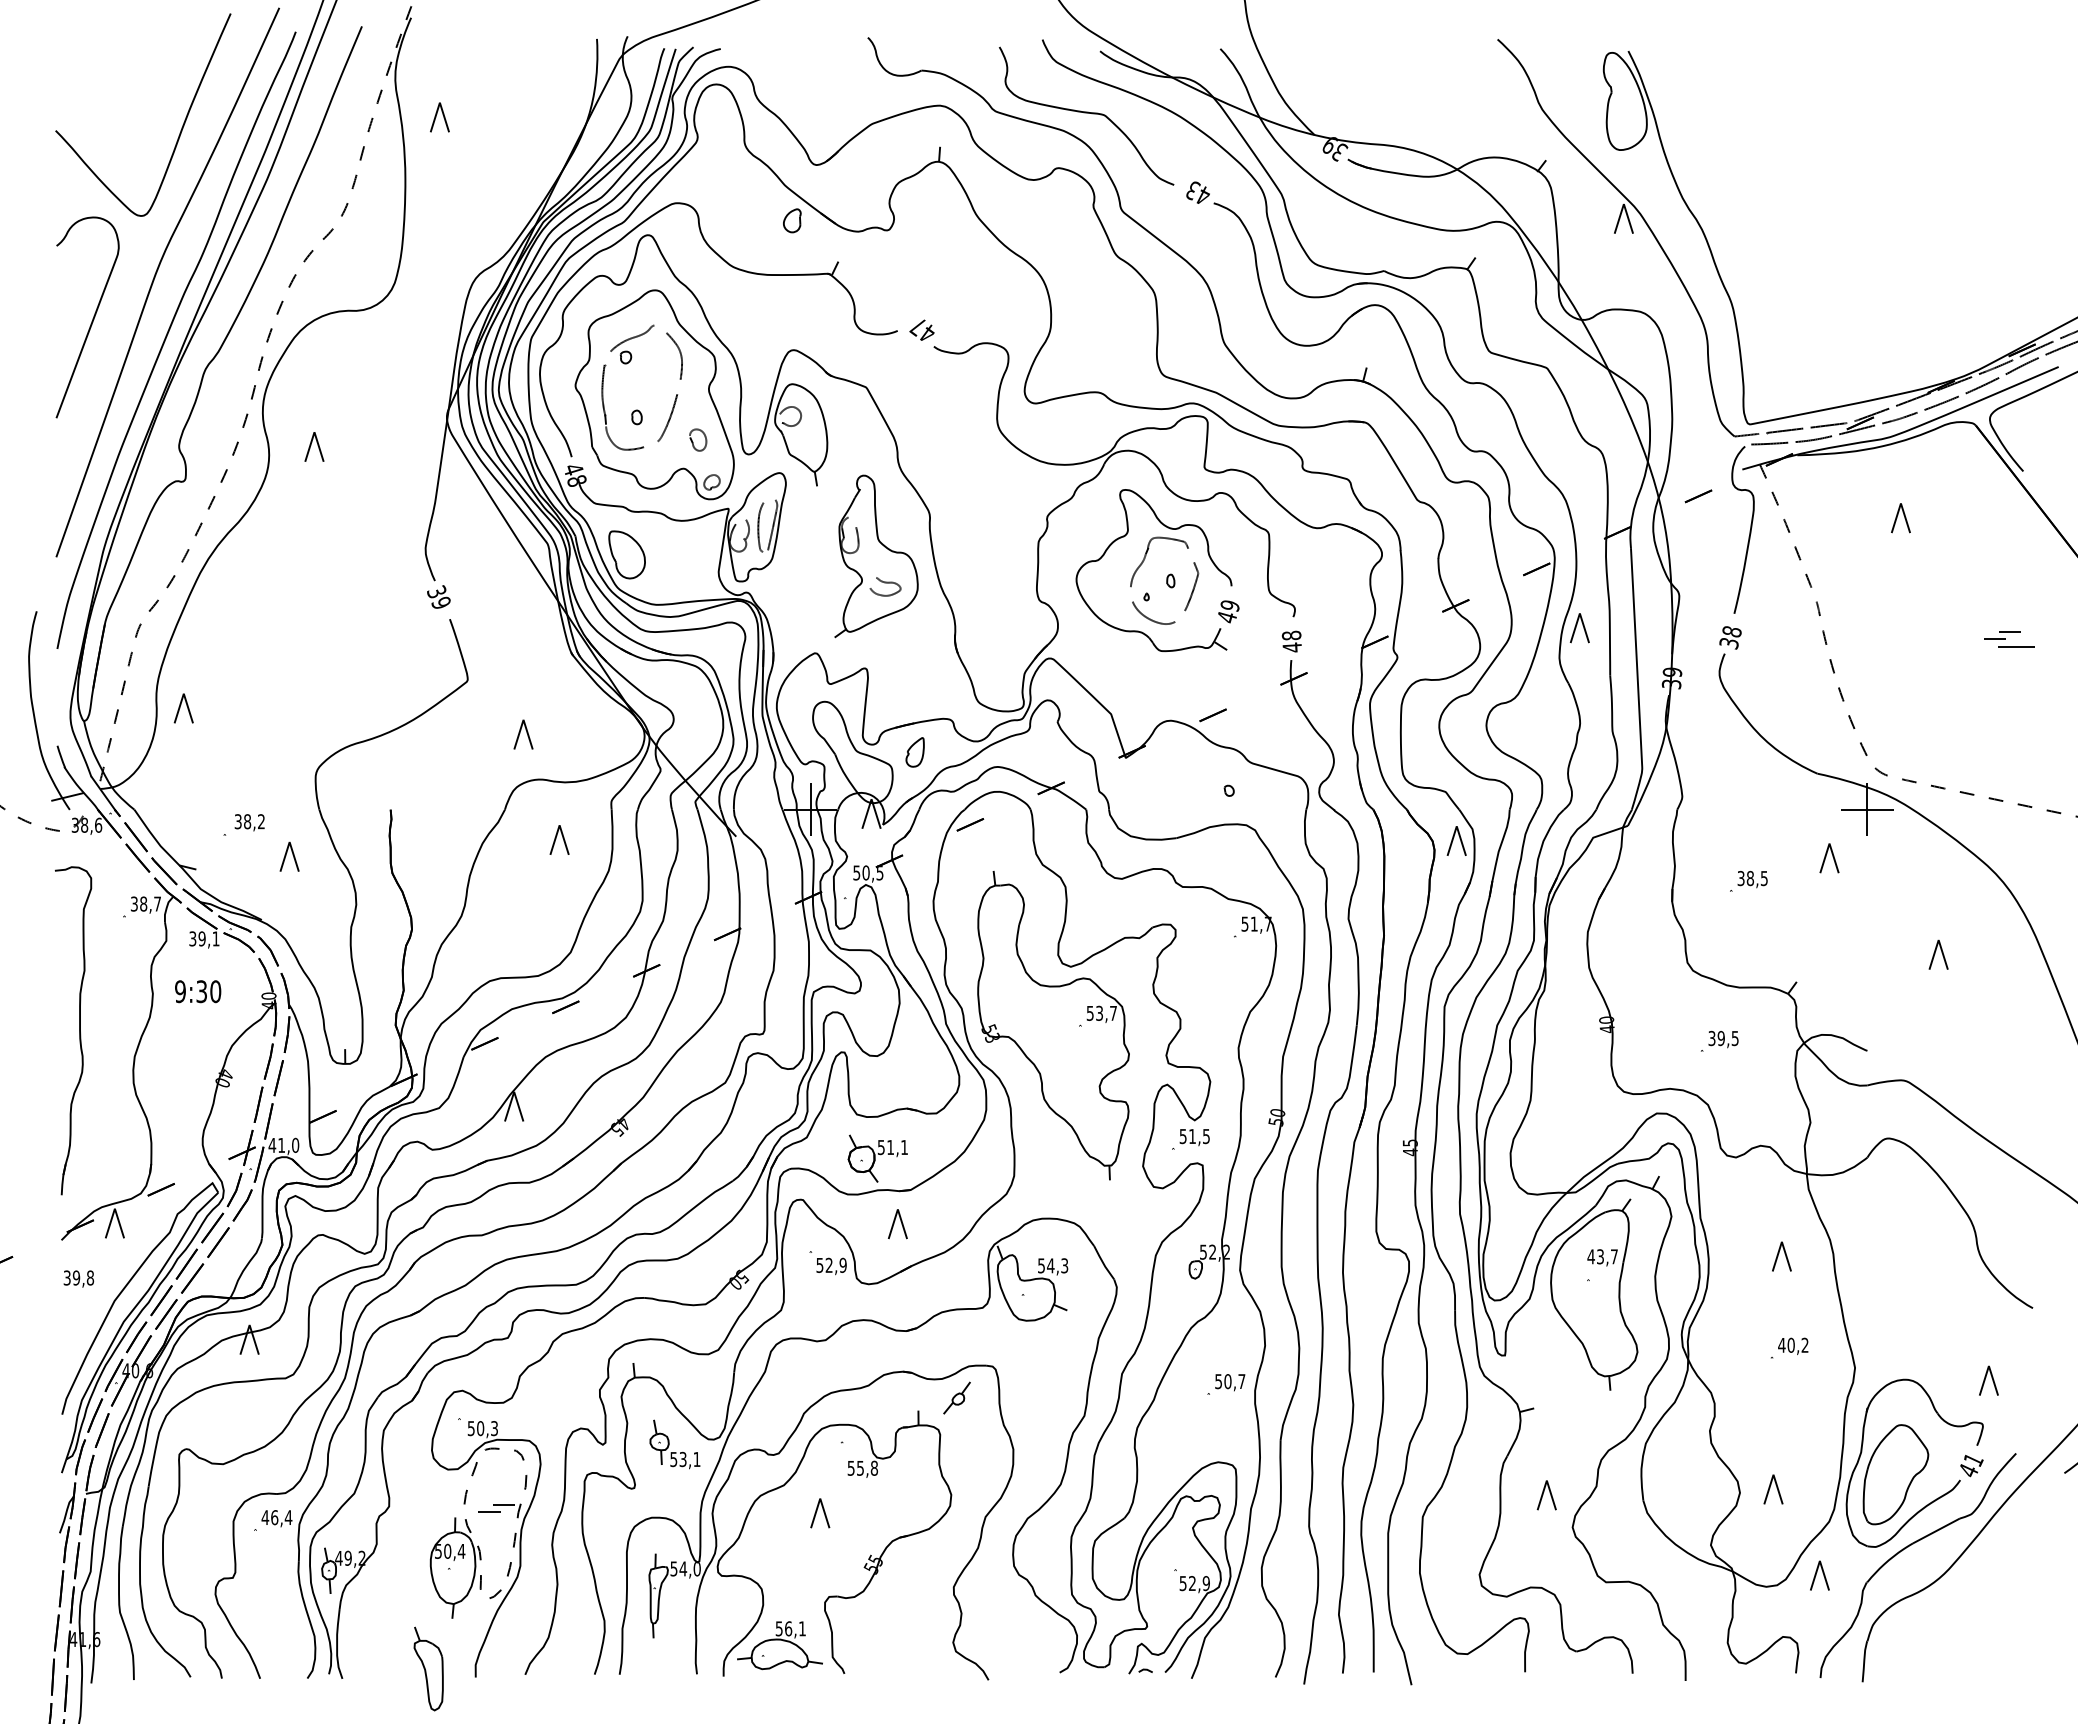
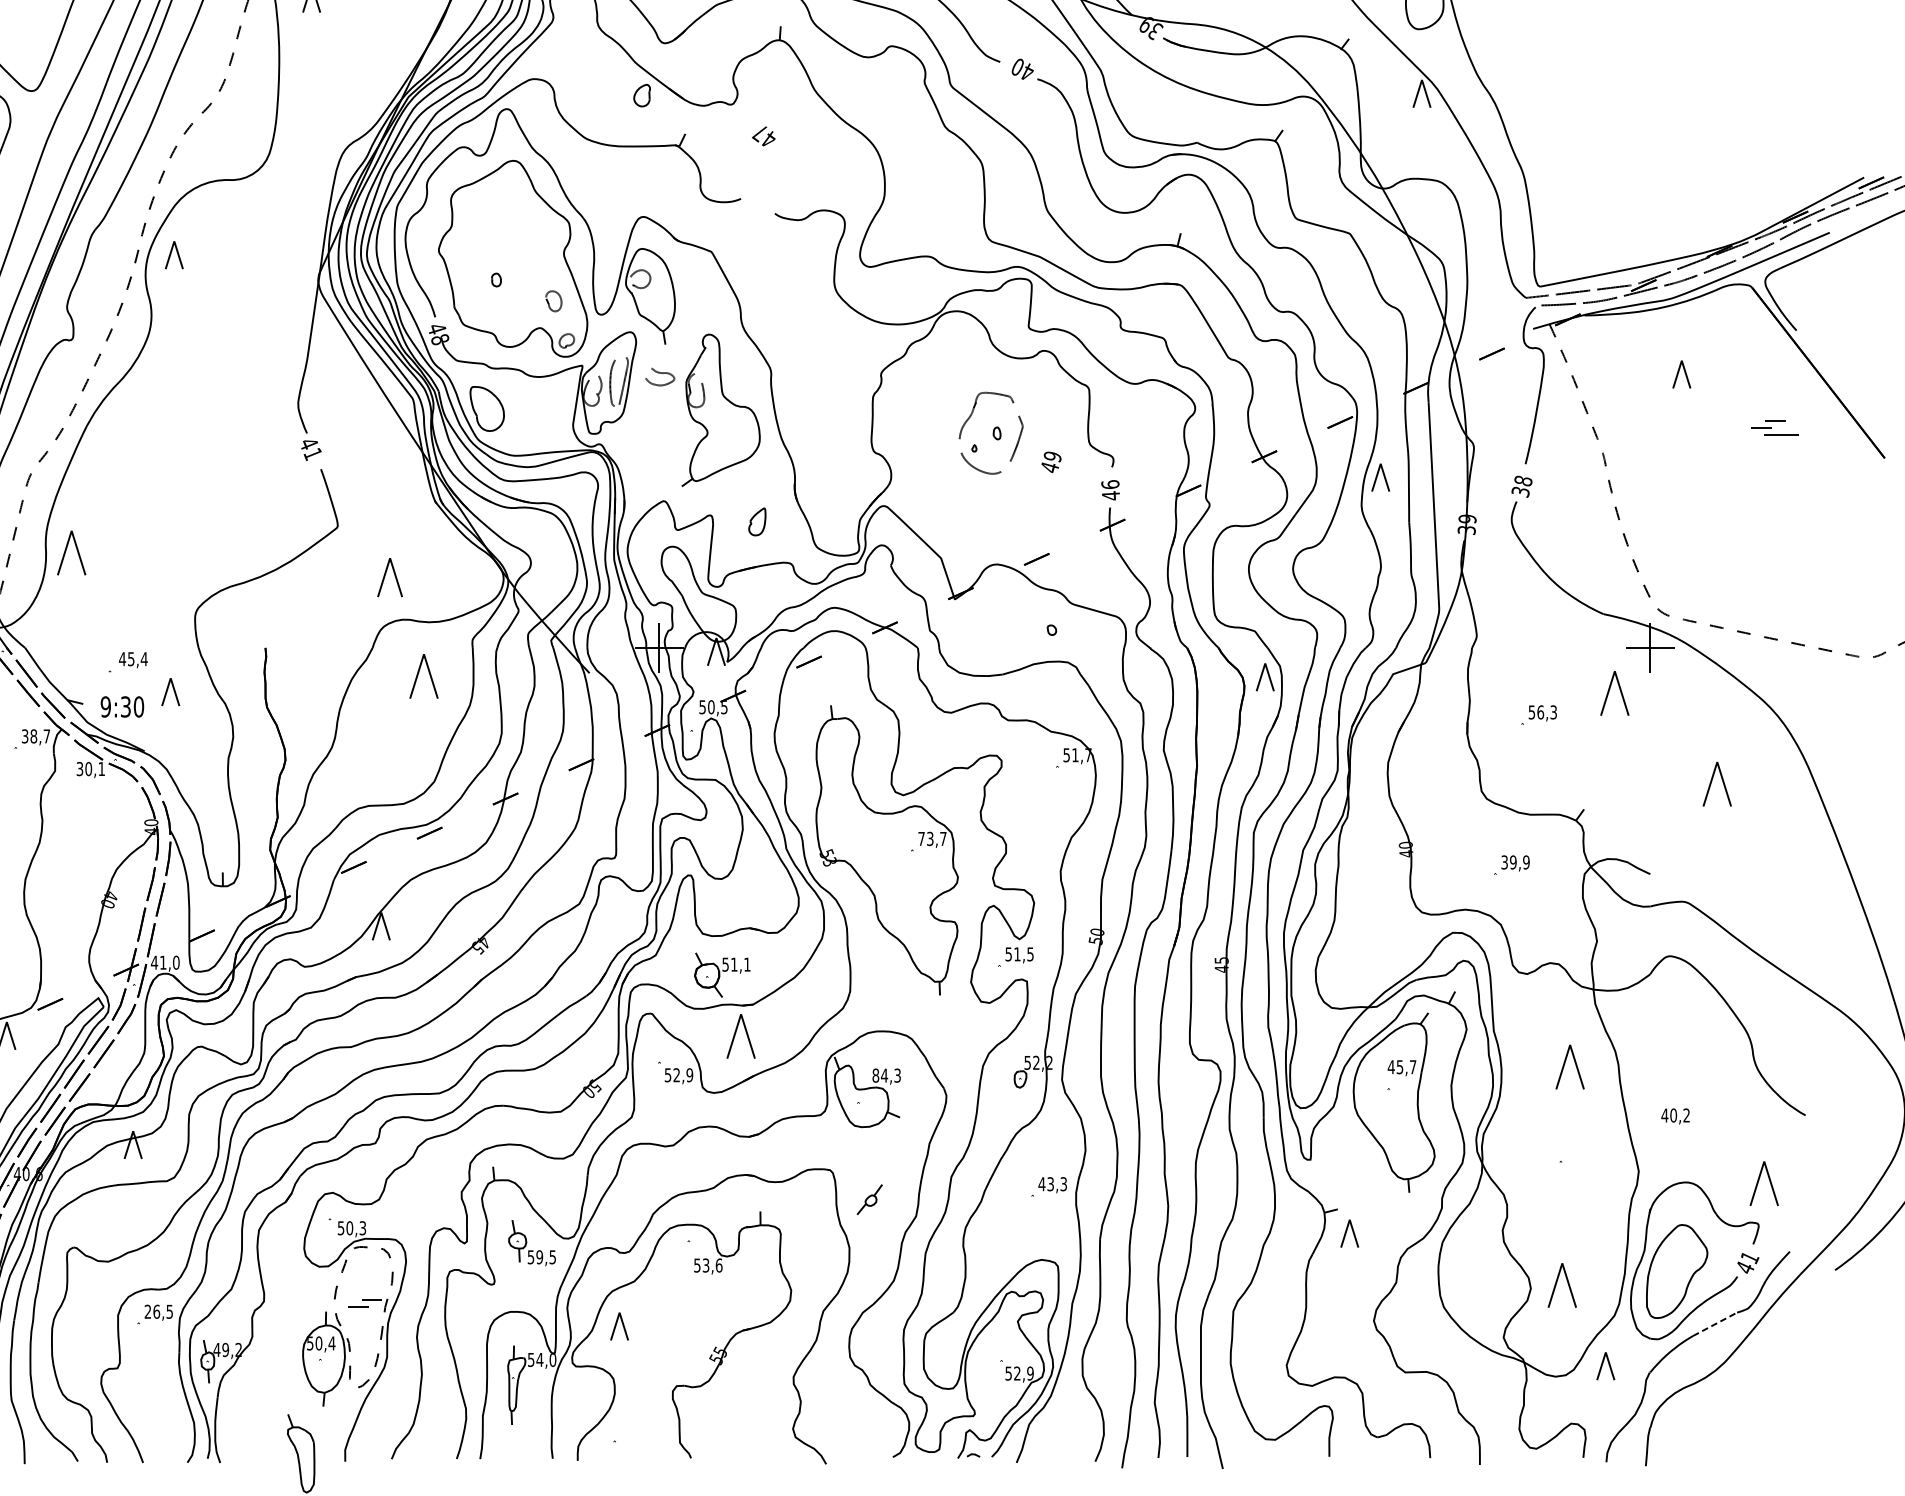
text: (1193, 190) -> (1018, 67), 43 -> 40
text: (921, 329) -> (763, 135), moved
part: (627, 364) -> (487, 230), removed
part: (314, 446) -> (174, 254), moved
part: (1124, 537) -> (953, 392), removed
part: (885, 586) -> (660, 376), moved
text: (438, 597) -> (310, 448), 39 -> 41
text: (1291, 635) -> (1110, 484), 48 -> 46
part: (2009, 639) -> (1775, 428), moved
part: (183, 708) -> (71, 552), size x1.6
part: (523, 734) -> (390, 577), size x1.4
part: (914, 752) -> (756, 522), moved
text: (249, 821) -> (133, 658), 38,2 -> 45,4
part: (559, 839) -> (423, 675), size x1.6
part: (1829, 858) -> (1614, 693), size x1.6
text: (1752, 877) -> (1542, 711), 38,5 -> 56,3
text: (201, 938) -> (88, 768), 39,1 -> 30,1
part: (1938, 954) -> (1717, 783), size x1.6
text: (198, 991) -> (122, 706), moved
text: (1089, 1013) -> (920, 839), 53,7 -> 73,7
text: (1734, 1037) -> (1525, 861), 39,5 -> 39,9
part: (897, 1224) -> (740, 1036), size x1.6
text: (1600, 1256) -> (1400, 1066), 43,7 -> 45,7
part: (1781, 1256) -> (1569, 1066), size x1.6
text: (1041, 1265) -> (875, 1075), 54,3 -> 84,3
text: (1793, 1345) -> (1675, 1115), moved
part: (1988, 1380) -> (1763, 1183), size x1.6
text: (1229, 1381) -> (1052, 1184), 50,7 -> 43,3
part: (956, 1397) -> (869, 1199), moved
text: (689, 1459) -> (545, 1257), 53,1 -> 59,5
text: (867, 1467) -> (712, 1264), 55,8 -> 53,6
part: (1773, 1489) -> (1562, 1285), size x1.6
part: (1546, 1495) -> (1349, 1233), moved
part: (820, 1513) -> (619, 1326), moved
text: (276, 1517) -> (158, 1311), 46,4 -> 26,5
line: (1936, 1530) -> (1715, 1323), solid -> dashed
part: (779, 1645) -> (630, 1431), removed

